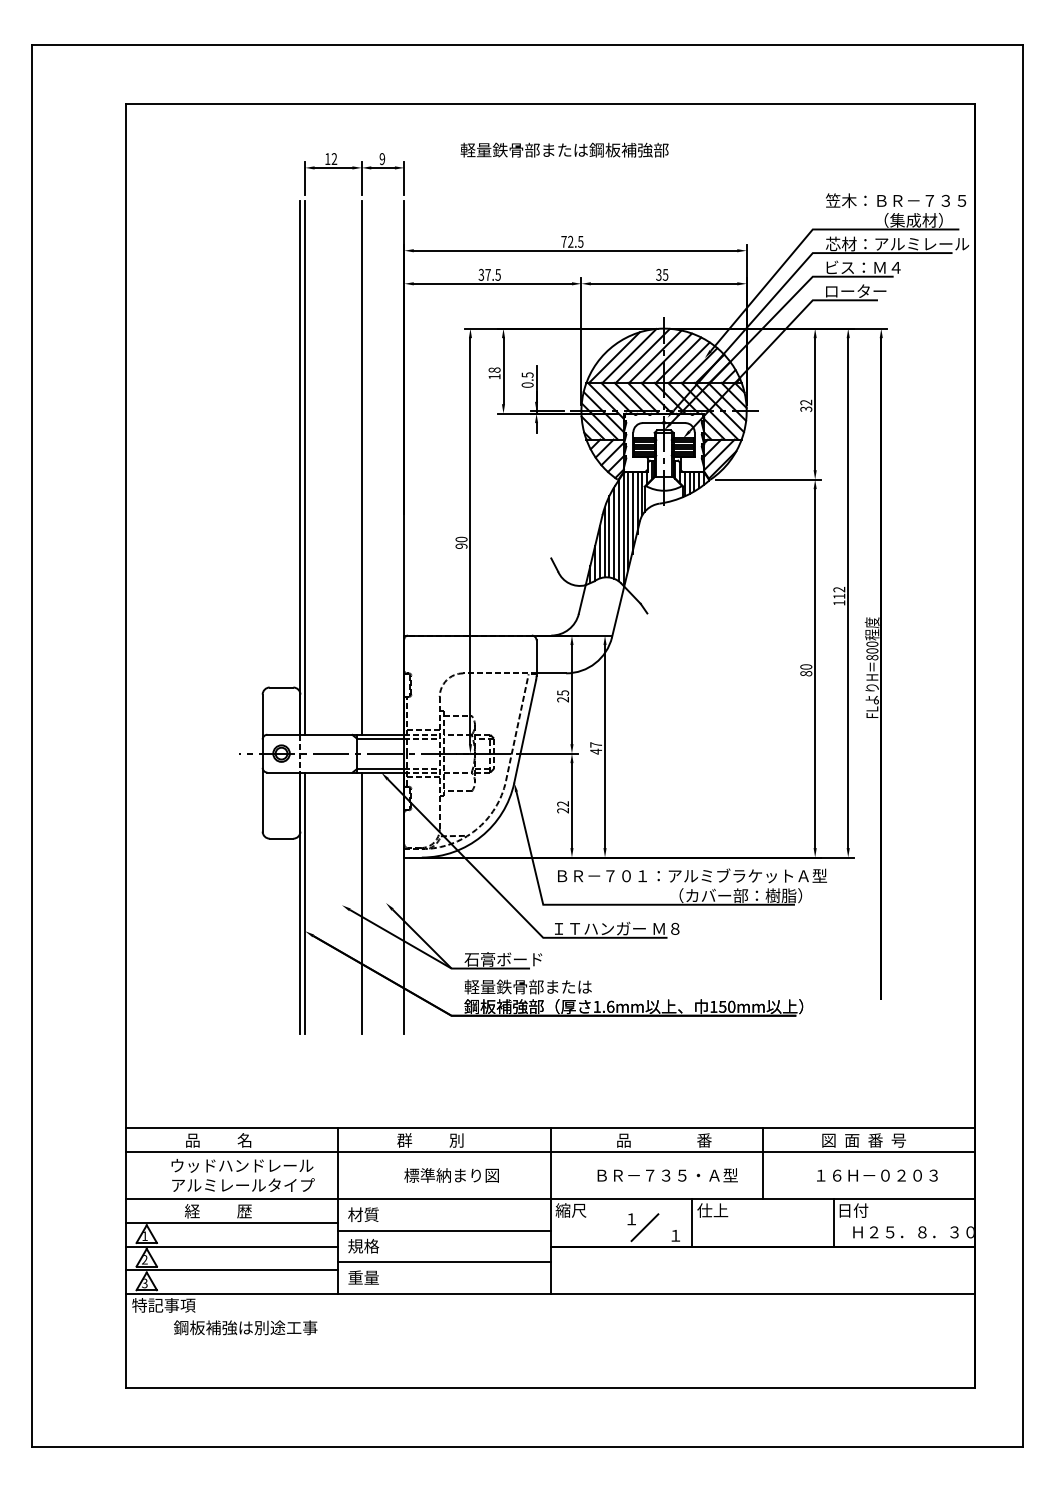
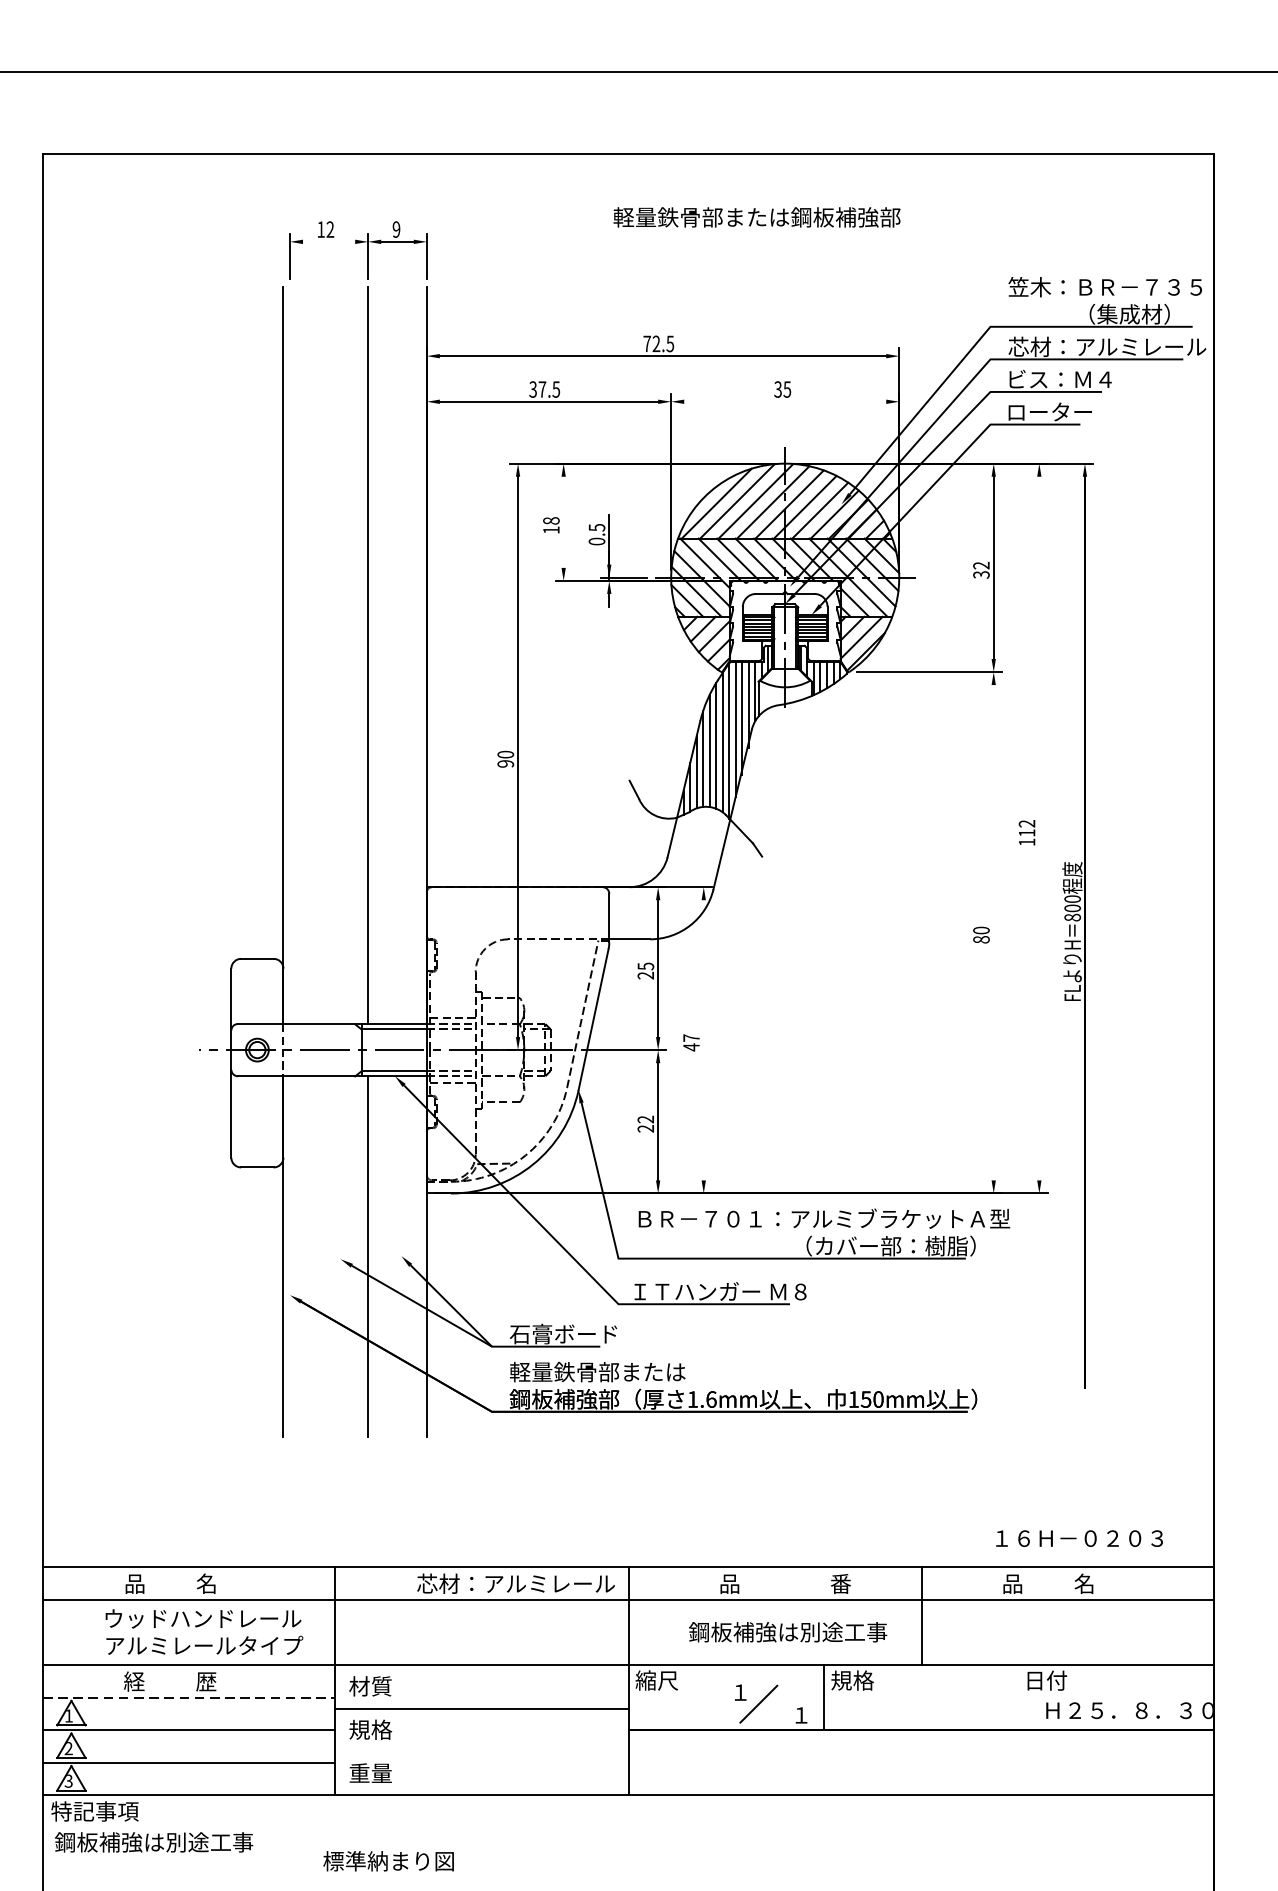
text: (564, 149) -> (756, 216), moved
line: (333, 167) -> (329, 241), removed
line: (663, 283) -> (784, 401), removed
line: (503, 371) -> (563, 522), removed
line: (305, 467) -> (290, 655), removed
line: (848, 593) -> (1039, 829), removed
line: (815, 668) -> (994, 932), removed
line: (605, 746) -> (704, 1040), removed
line: (305, 903) -> (290, 1256), removed
text: (468, 1140) -> (515, 1583), 群          別 -> 芯材：アルミレール
text: (864, 1140) -> (1061, 1583), 図  面  番  号 -> 品          名
text: (451, 1175) -> (388, 1861), moved
text: (665, 1175) -> (787, 1632), ＢＲ－７３５・Ａ型 -> 鋼板補強は別途工事
text: (877, 1175) -> (1079, 1538), moved
text: (712, 1210) -> (852, 1680), 仕上 -> 規格
line: (232, 1222) -> (189, 1697), solid -> dashed
line: (833, 1222) -> (1019, 1697), removed
line: (444, 1262) -> (482, 1752), removed
text: (245, 1327) -> (153, 1841), moved

